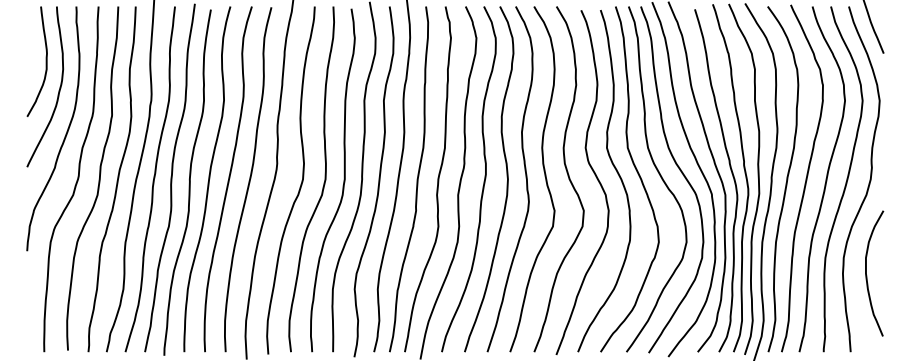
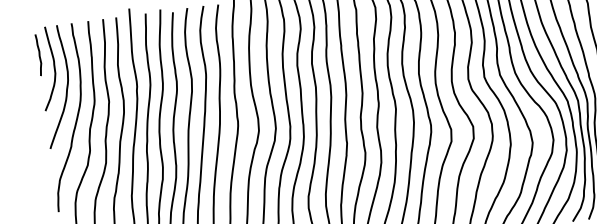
curve: (28, 42) -> (39, 55), added

